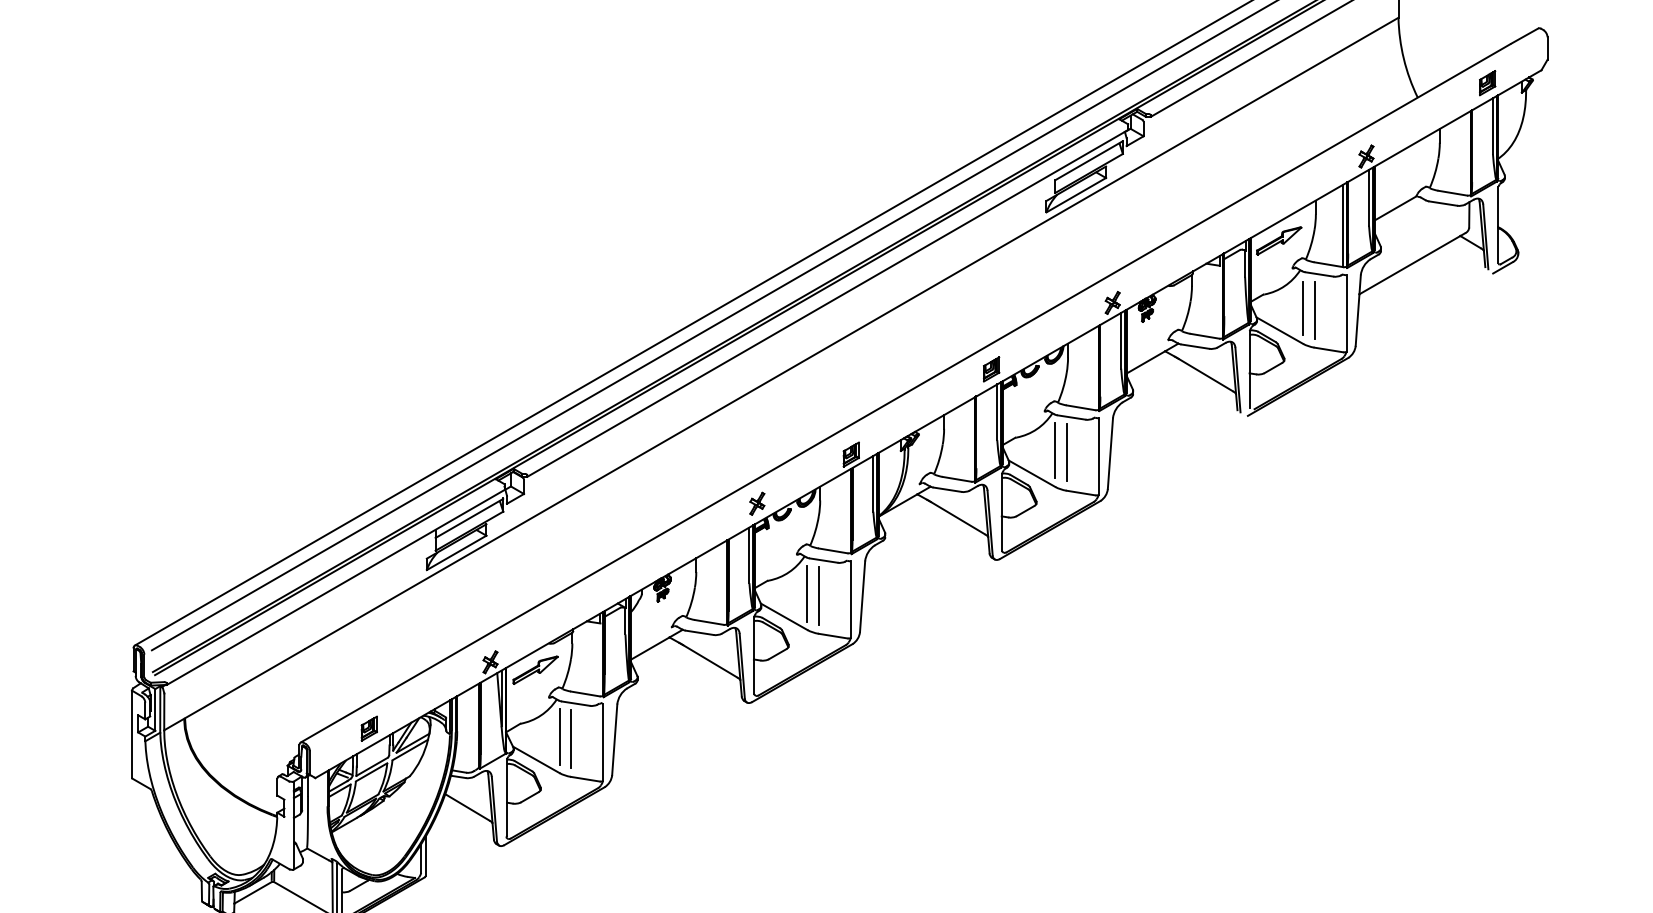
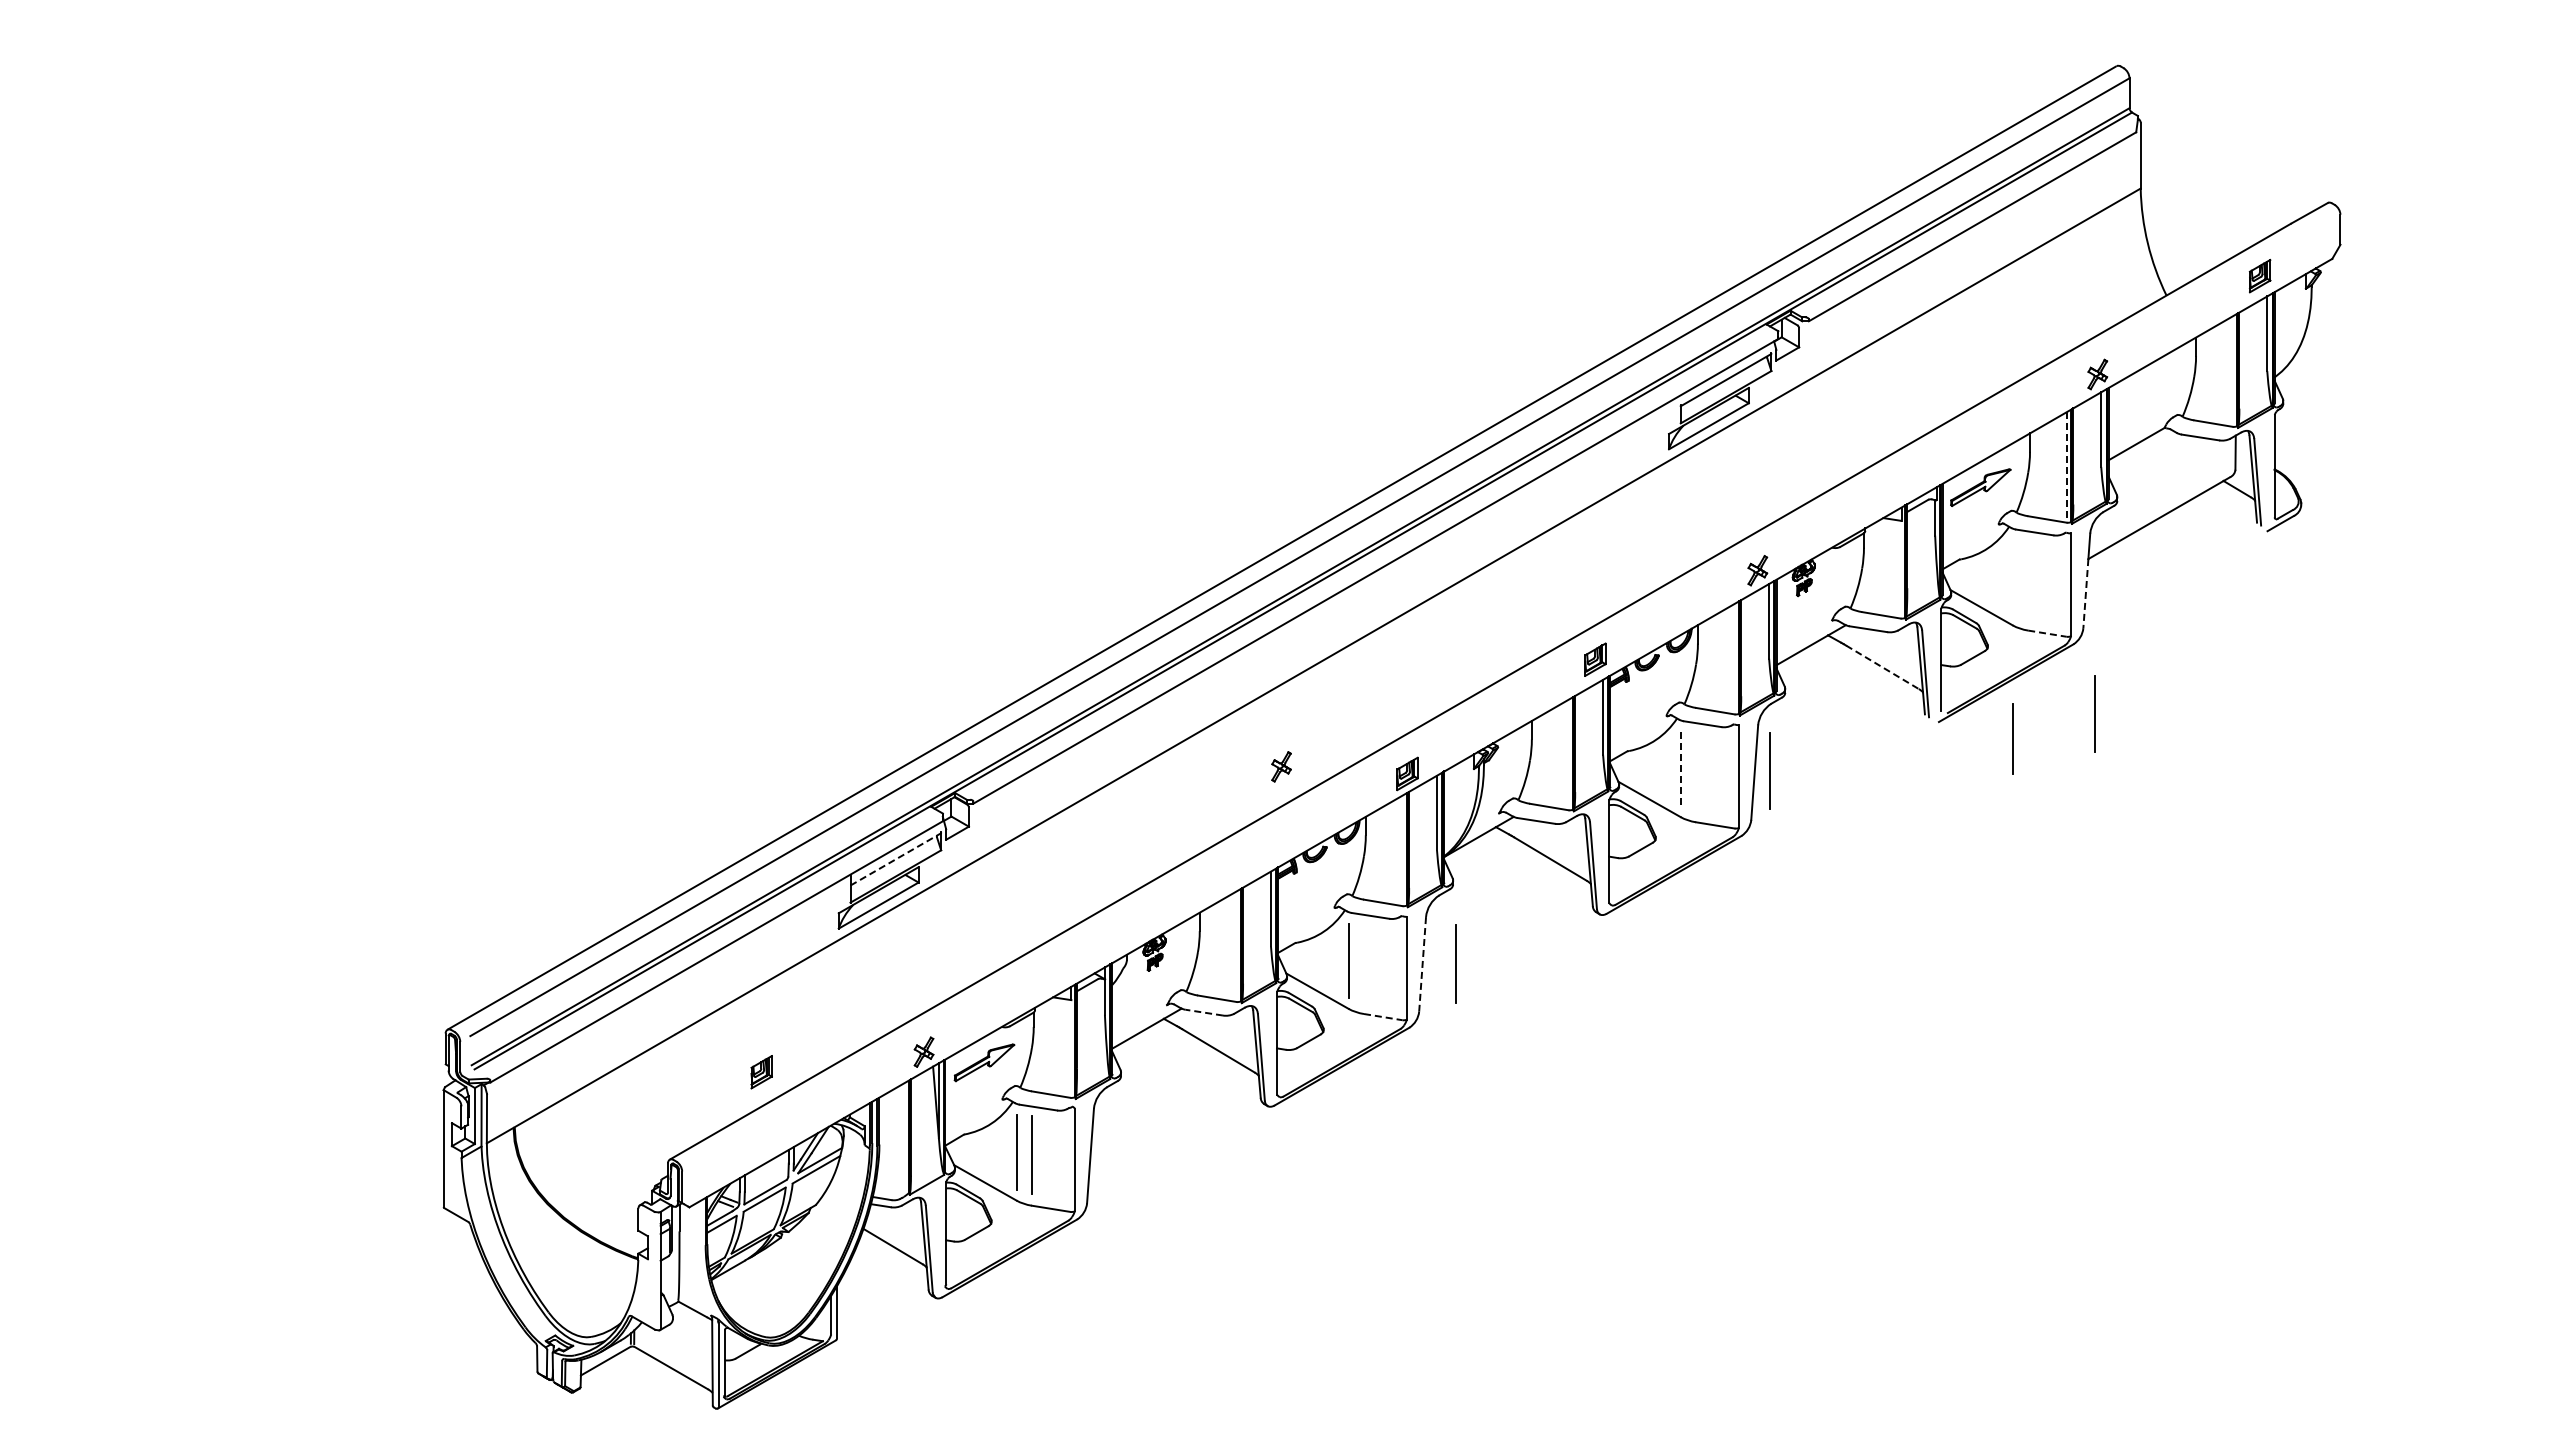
line: (1343, 225) -> (2066, 467), solid -> dashed
line: (1302, 308) -> (2012, 738), moved
line: (1314, 310) -> (2094, 713), moved
line: (1357, 319) -> (2085, 593), solid -> dashed
line: (1328, 349) -> (2047, 633), solid -> dashed
line: (1205, 375) -> (1882, 667), solid -> dashed
line: (1055, 450) -> (1680, 768), solid -> dashed
line: (1066, 452) -> (1769, 770), moved
part: (757, 503) -> (1281, 766), moved
line: (469, 518) -> (896, 859), solid -> dashed
line: (818, 596) -> (1455, 963), moved
line: (862, 596) -> (1422, 964), solid -> dashed
line: (699, 632) -> (1204, 1012), solid -> dashed
line: (833, 636) -> (1383, 1017), solid -> dashed
part: (369, 728) -> (761, 1072), moved

